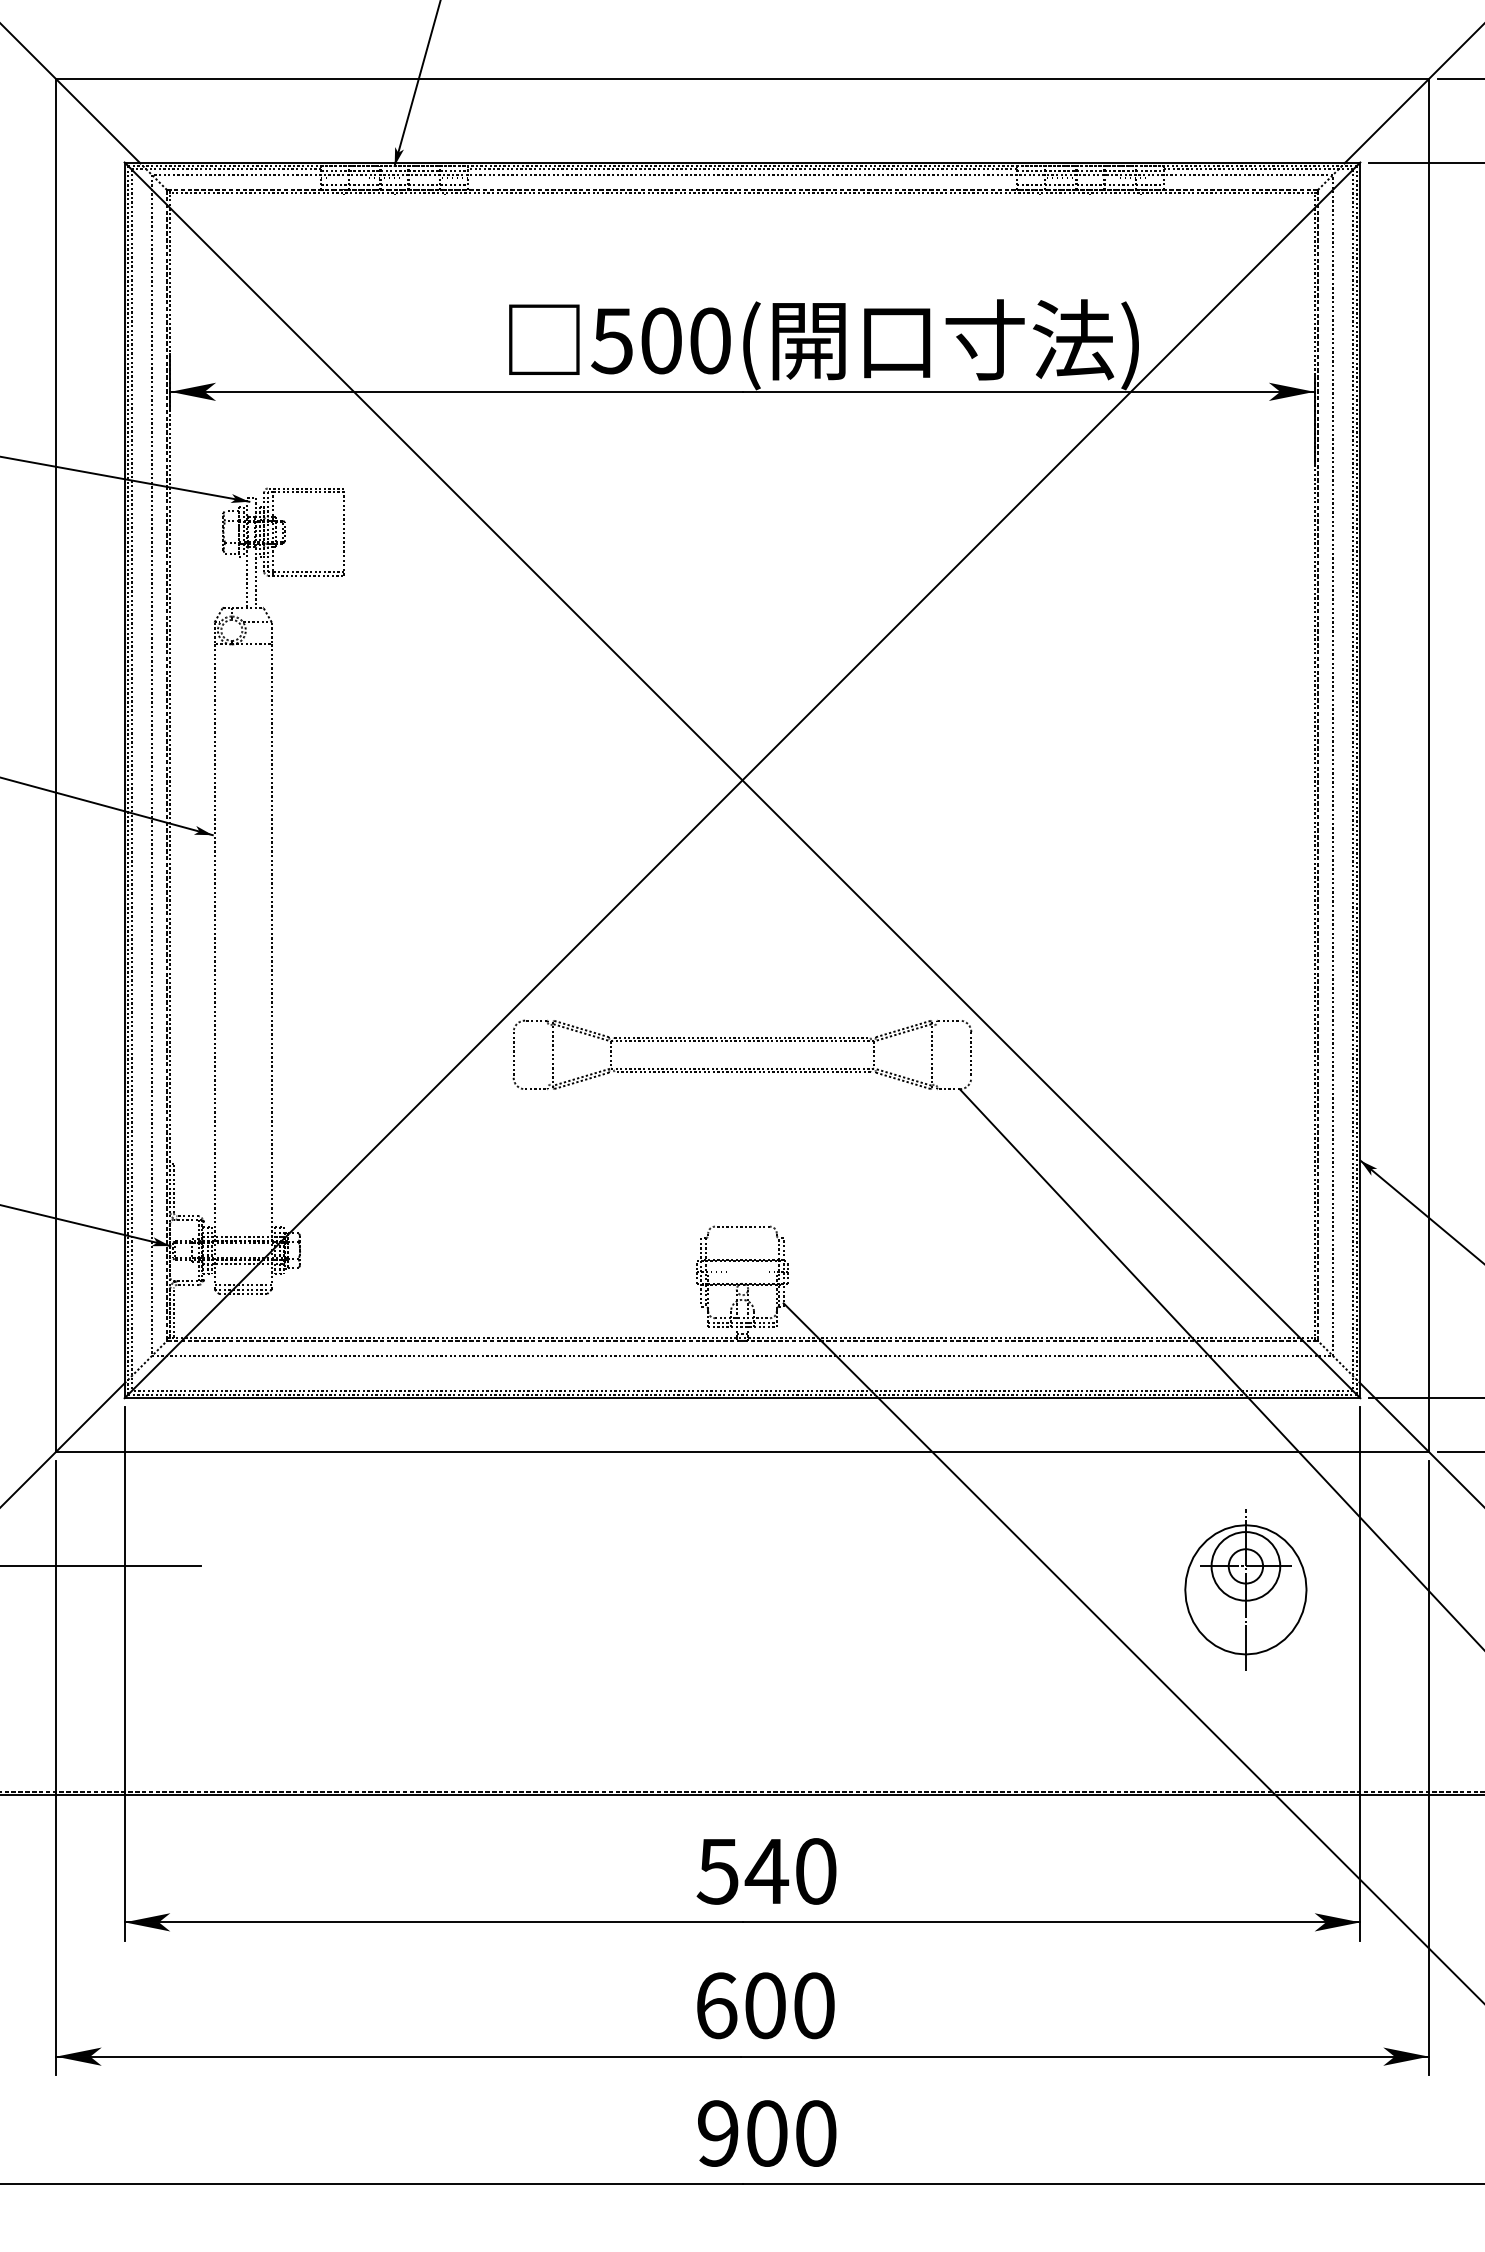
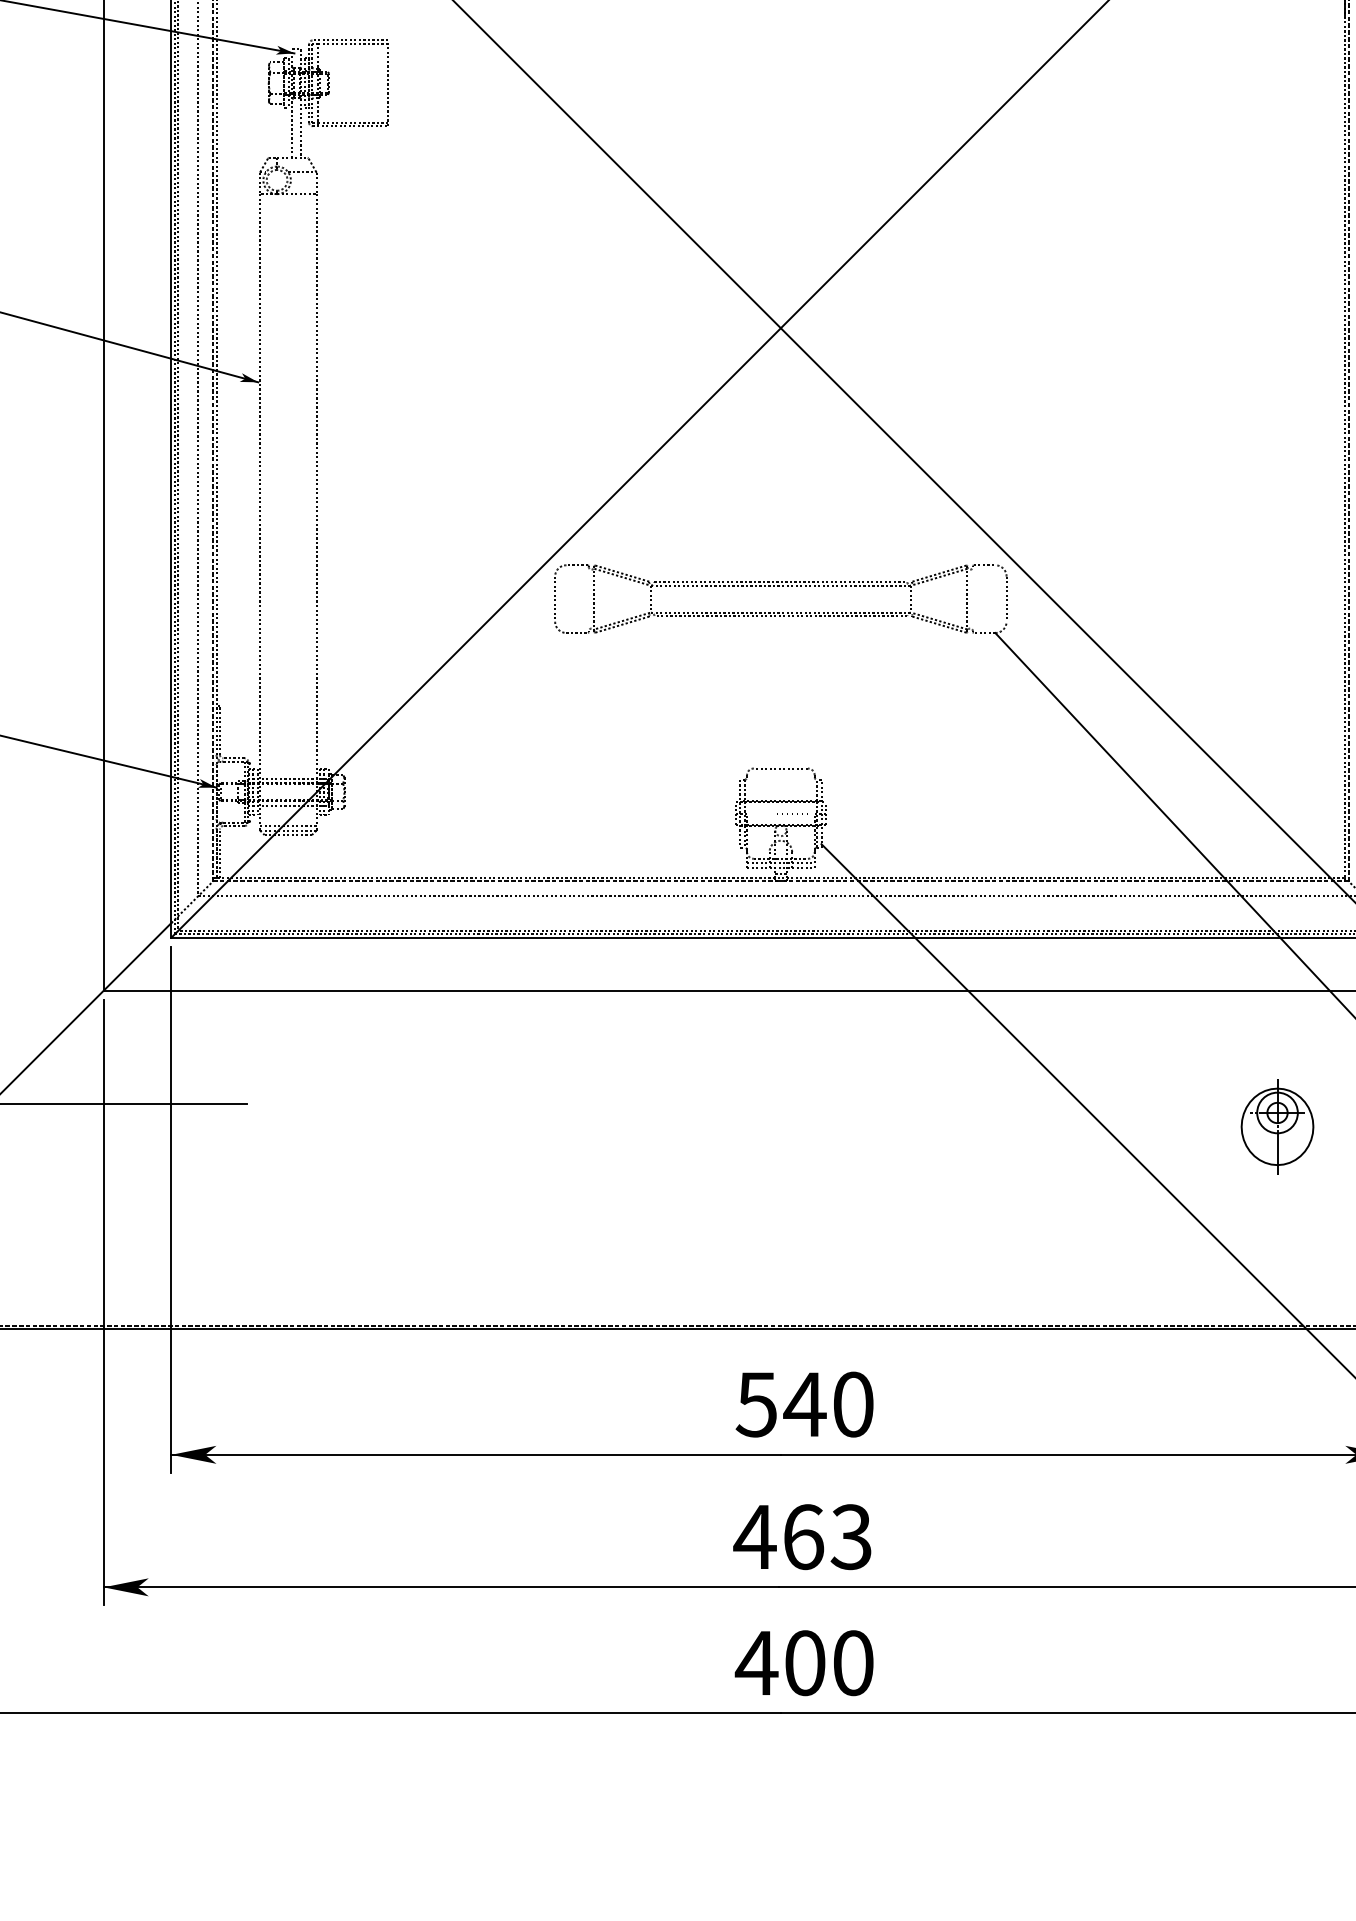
part: (1245, 1589) -> (1277, 1126), size x0.6
text: (764, 2005) -> (802, 1536), 600 -> 463
text: (717, 2133) -> (756, 1663), 900 -> 400

